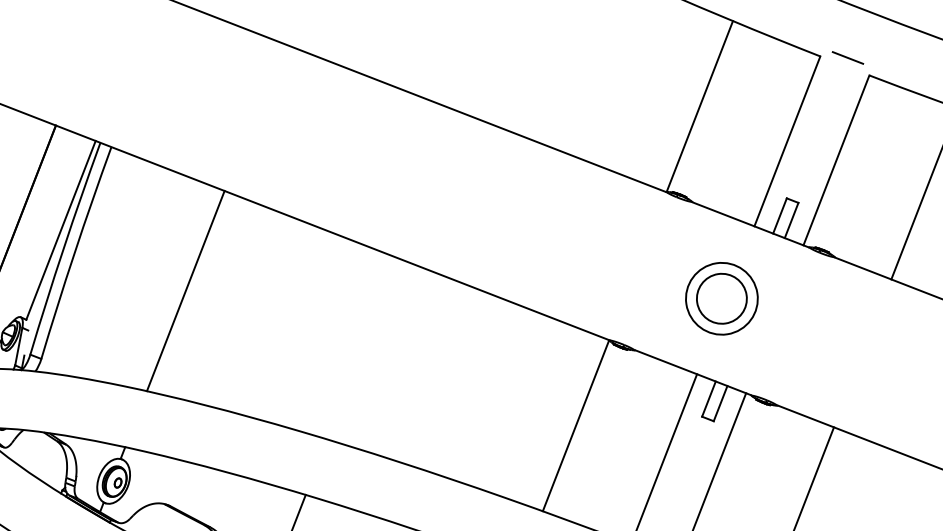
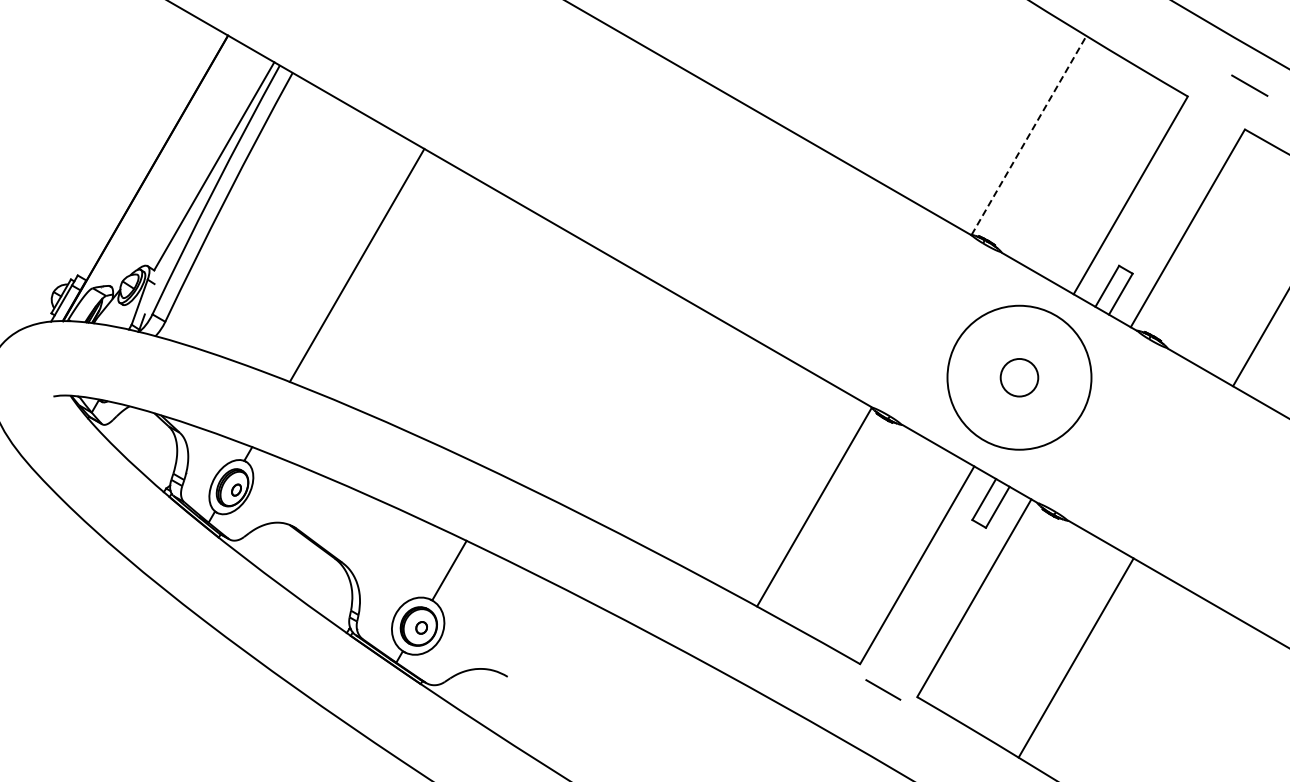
line: (847, 57) -> (1249, 85), moved
line: (700, 106) -> (1029, 135), solid -> dashed
circle: (721, 298) -> (1019, 377), size x0.6
circle: (721, 298) -> (1019, 377), size x1.6

